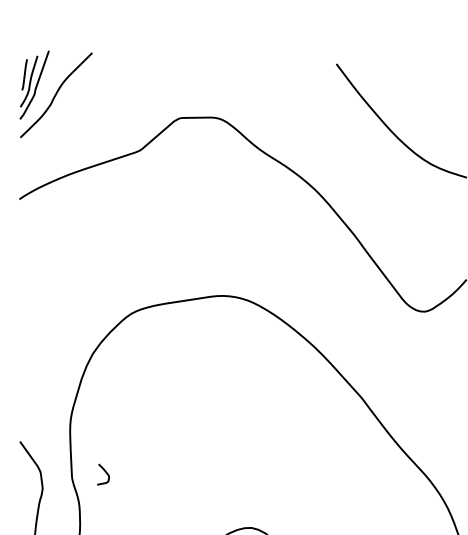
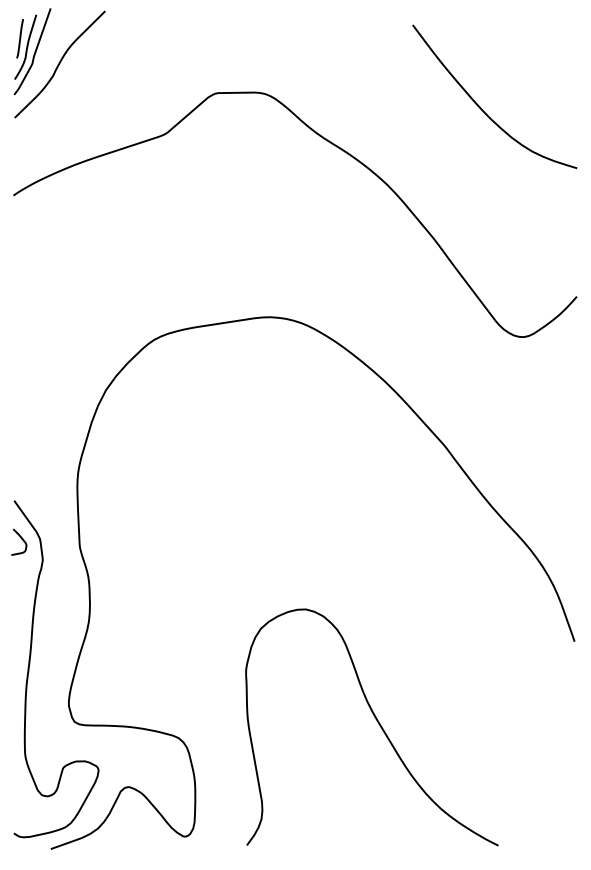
curve: (105, 472) -> (21, 539), moved

